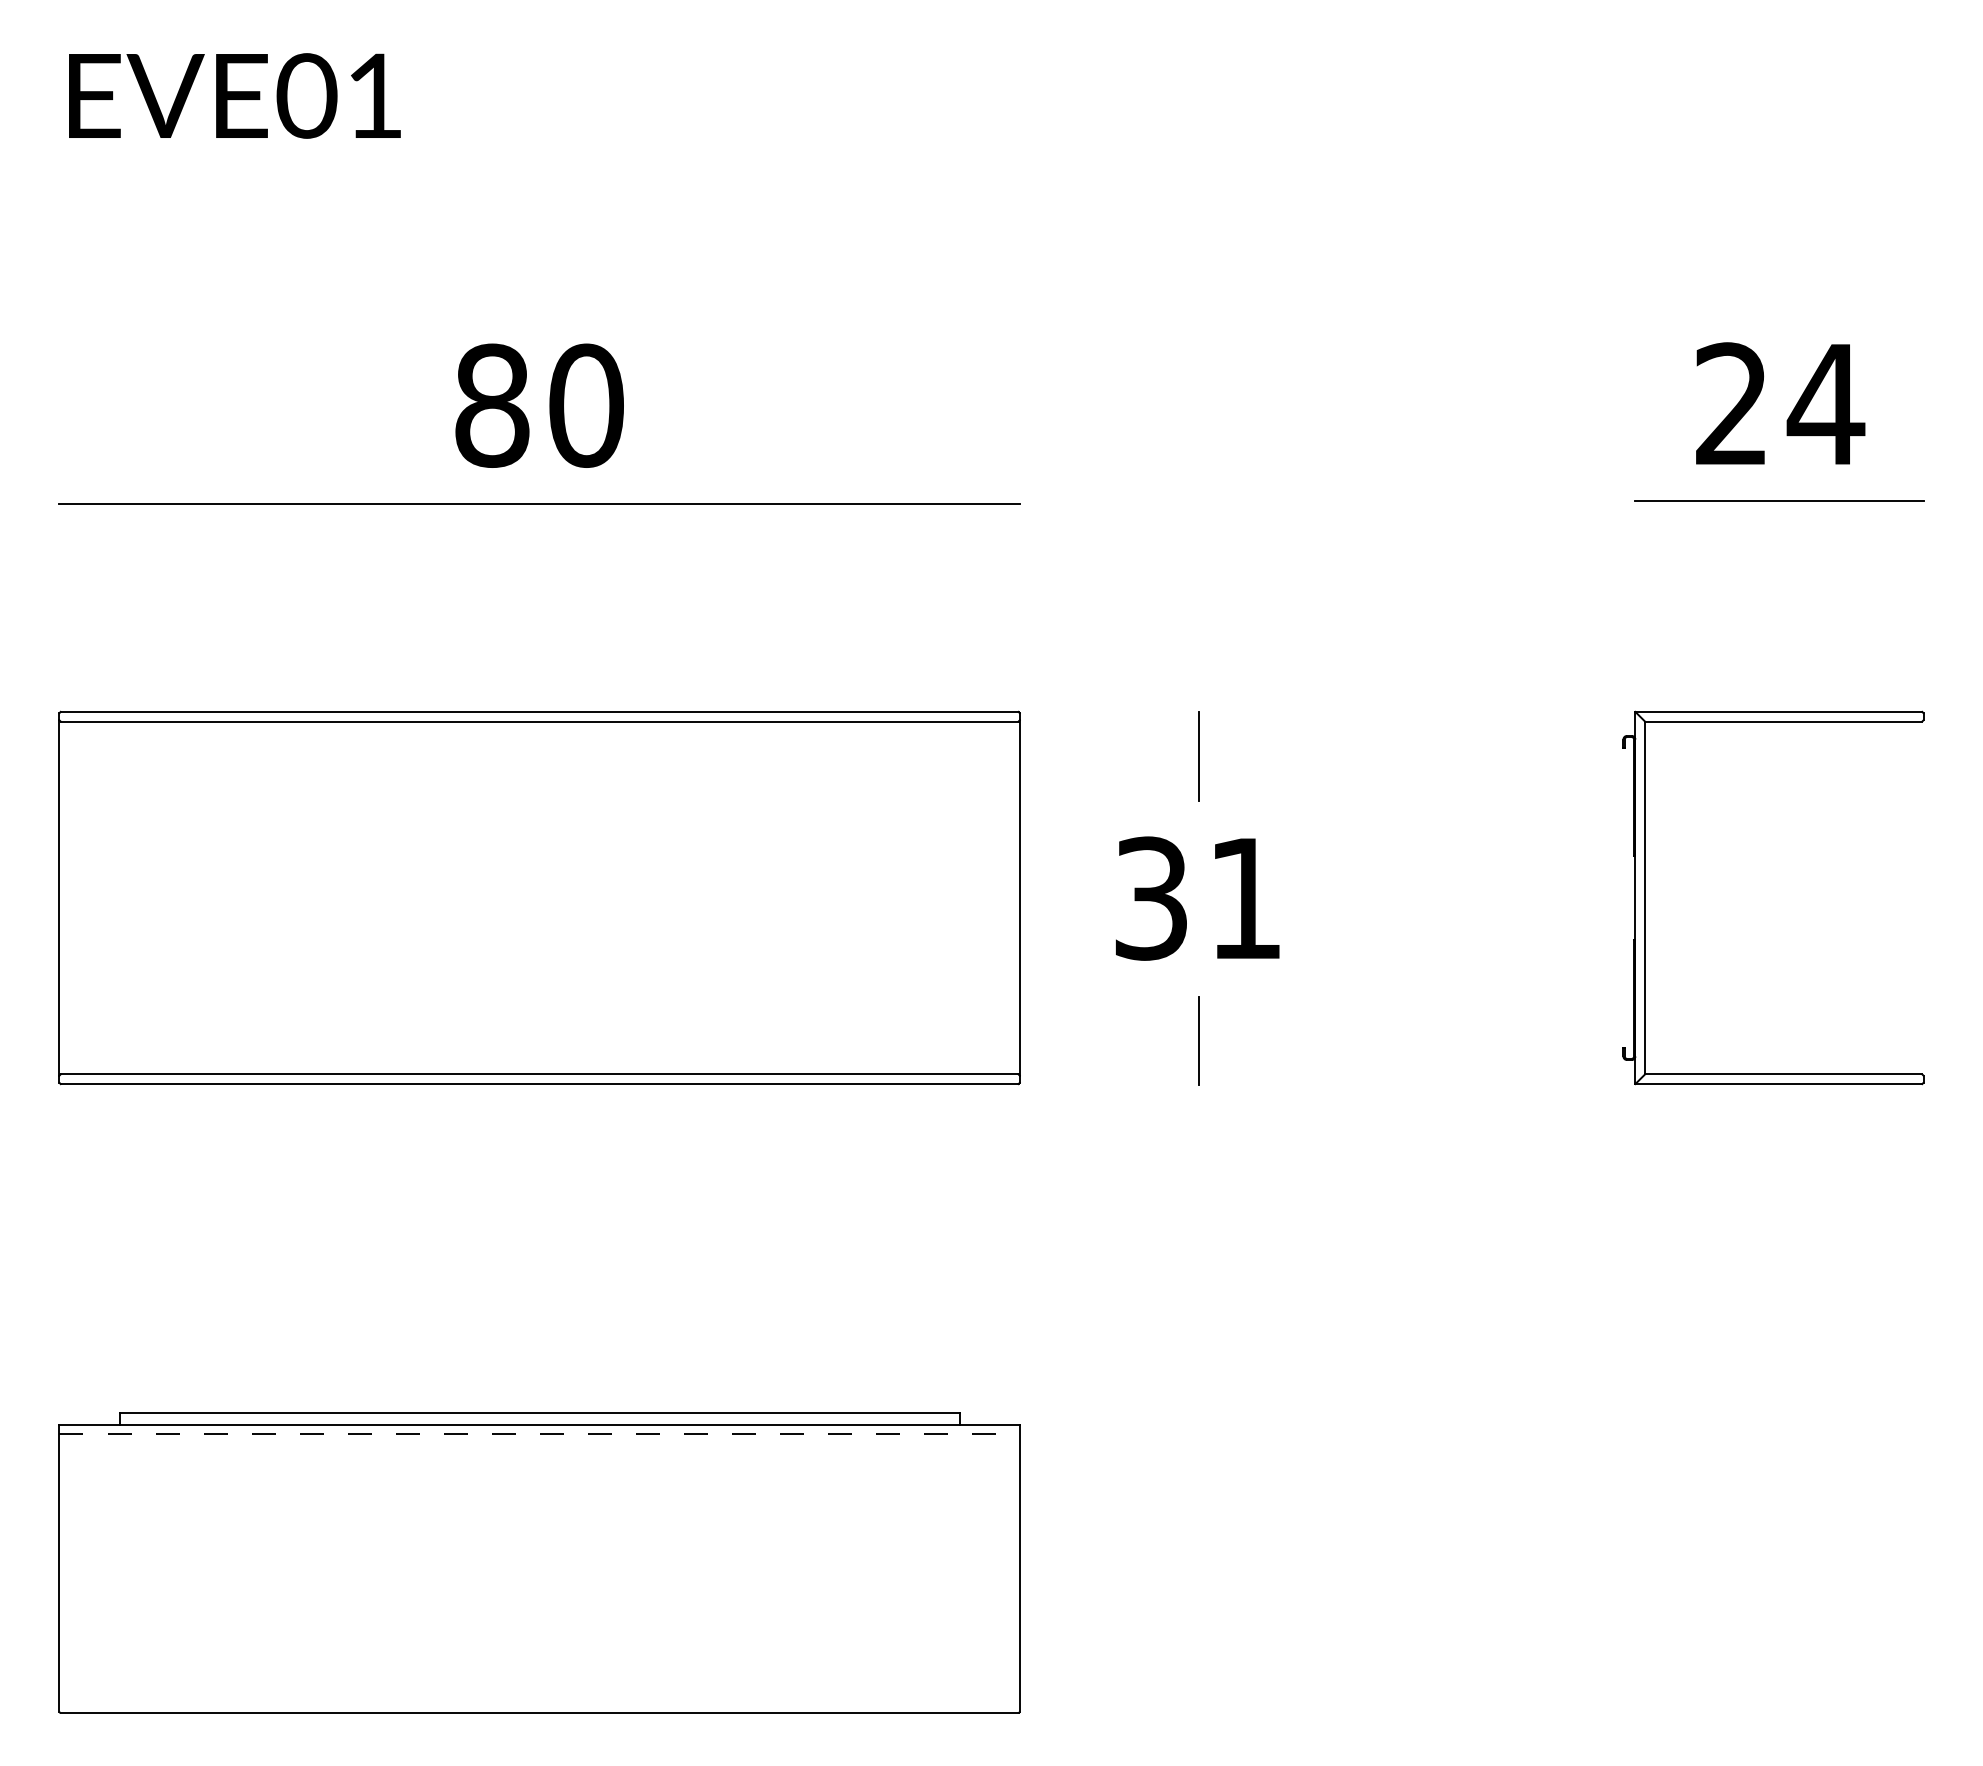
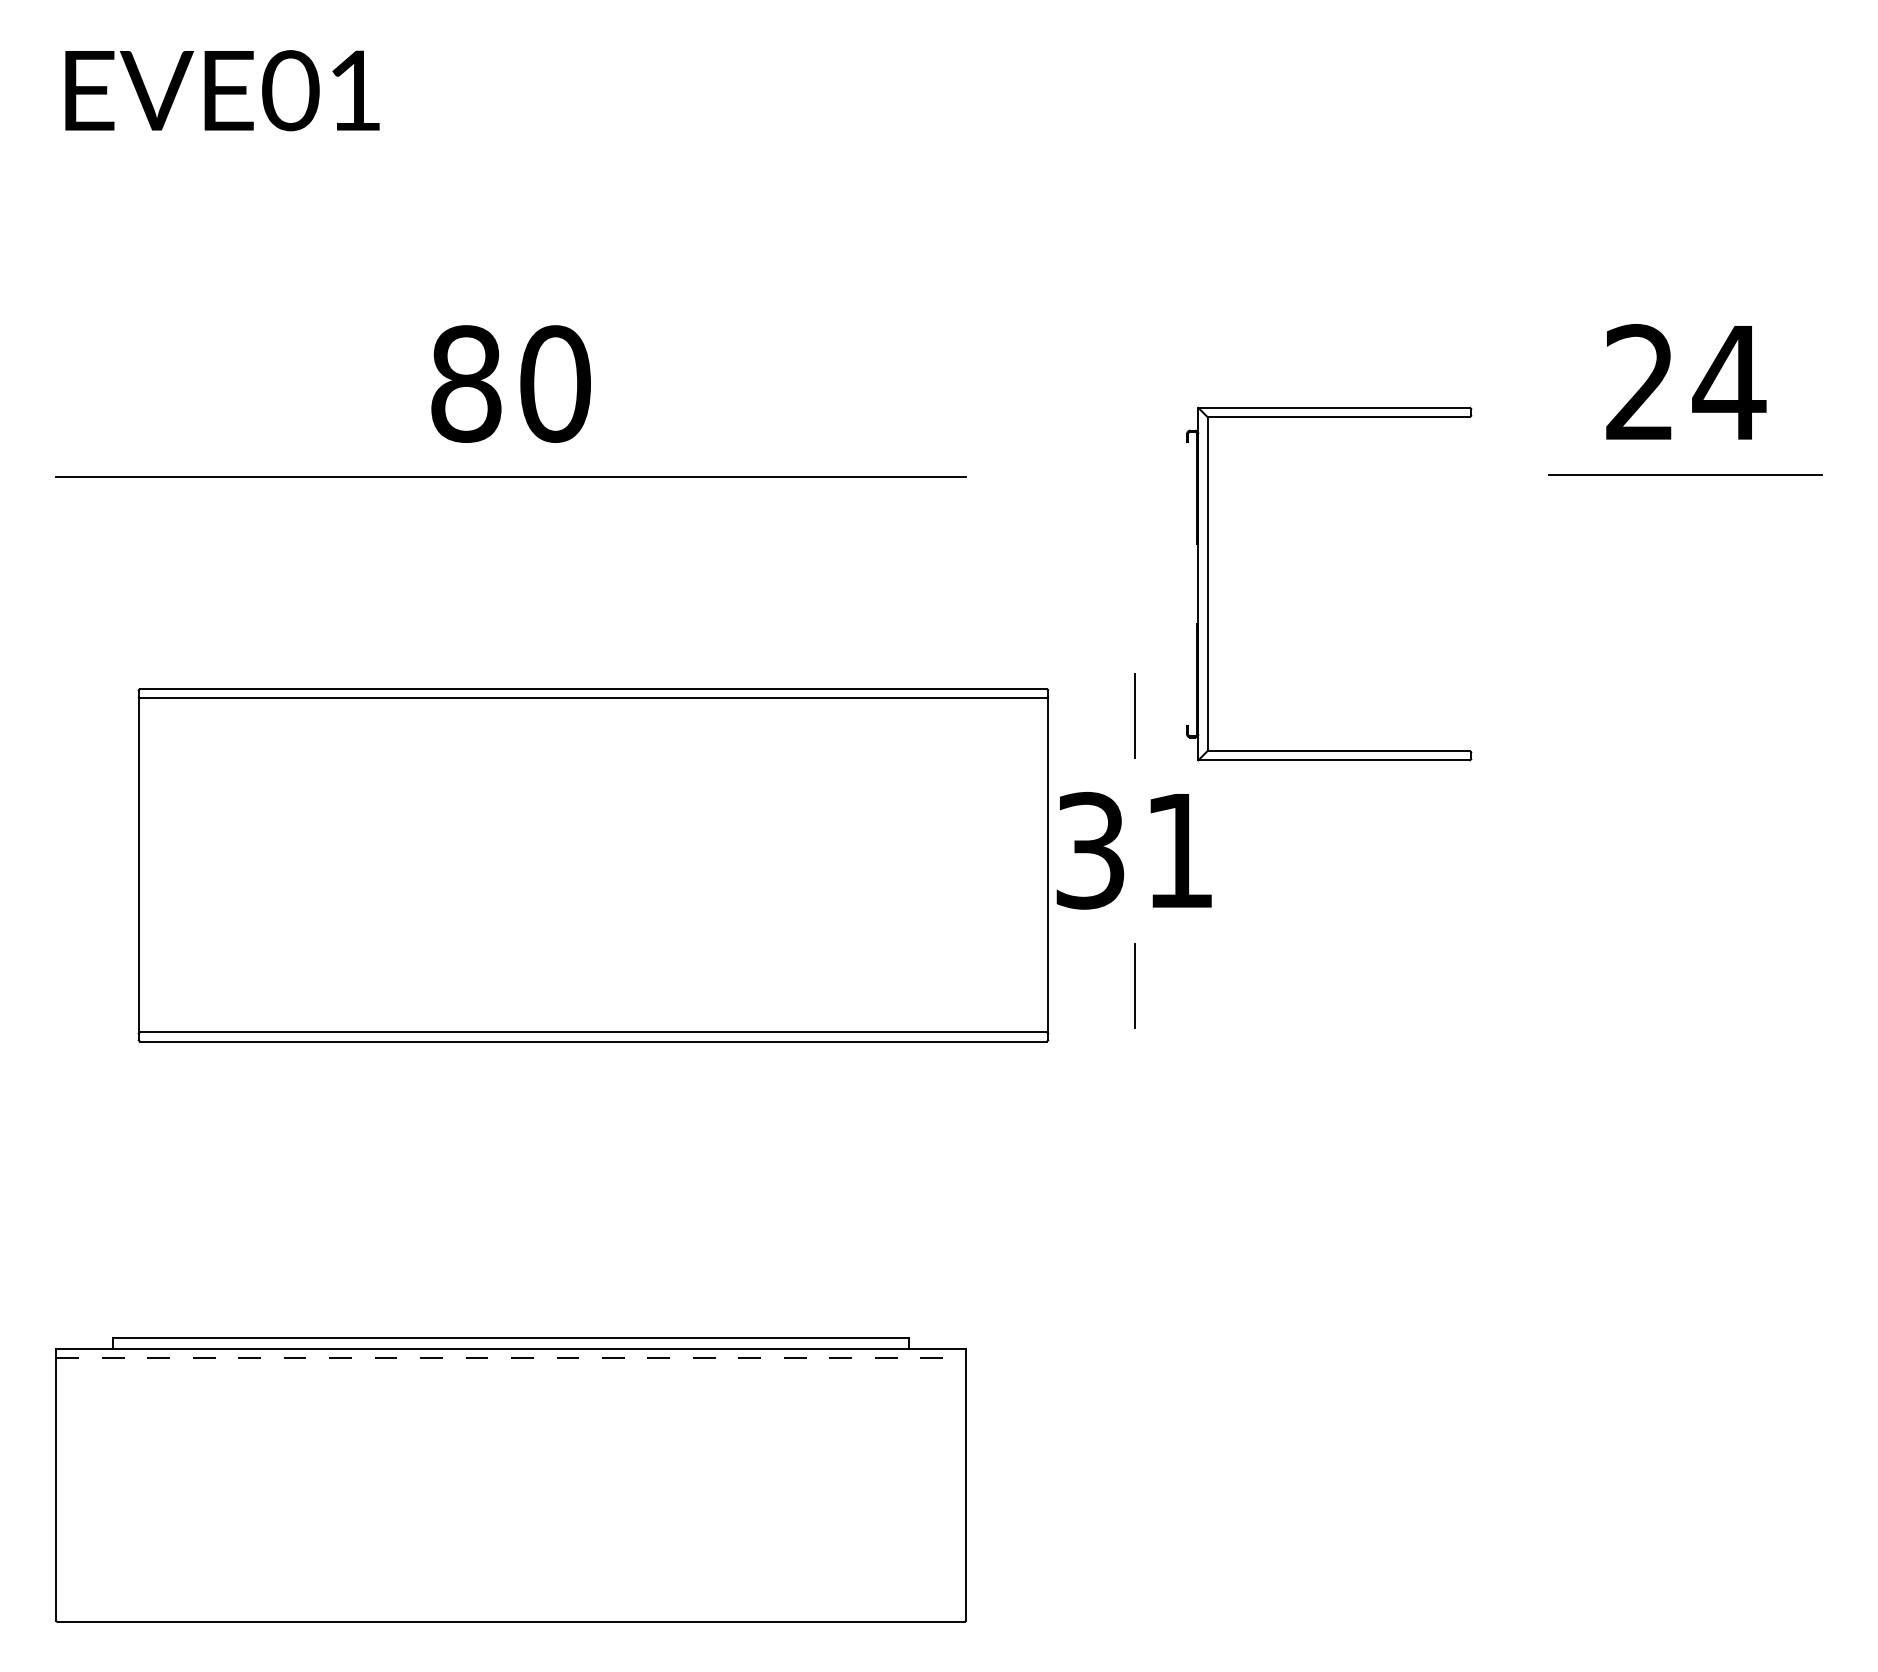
part: (539, 897) -> (593, 864), moved
part: (1645, 897) -> (1207, 583), moved

